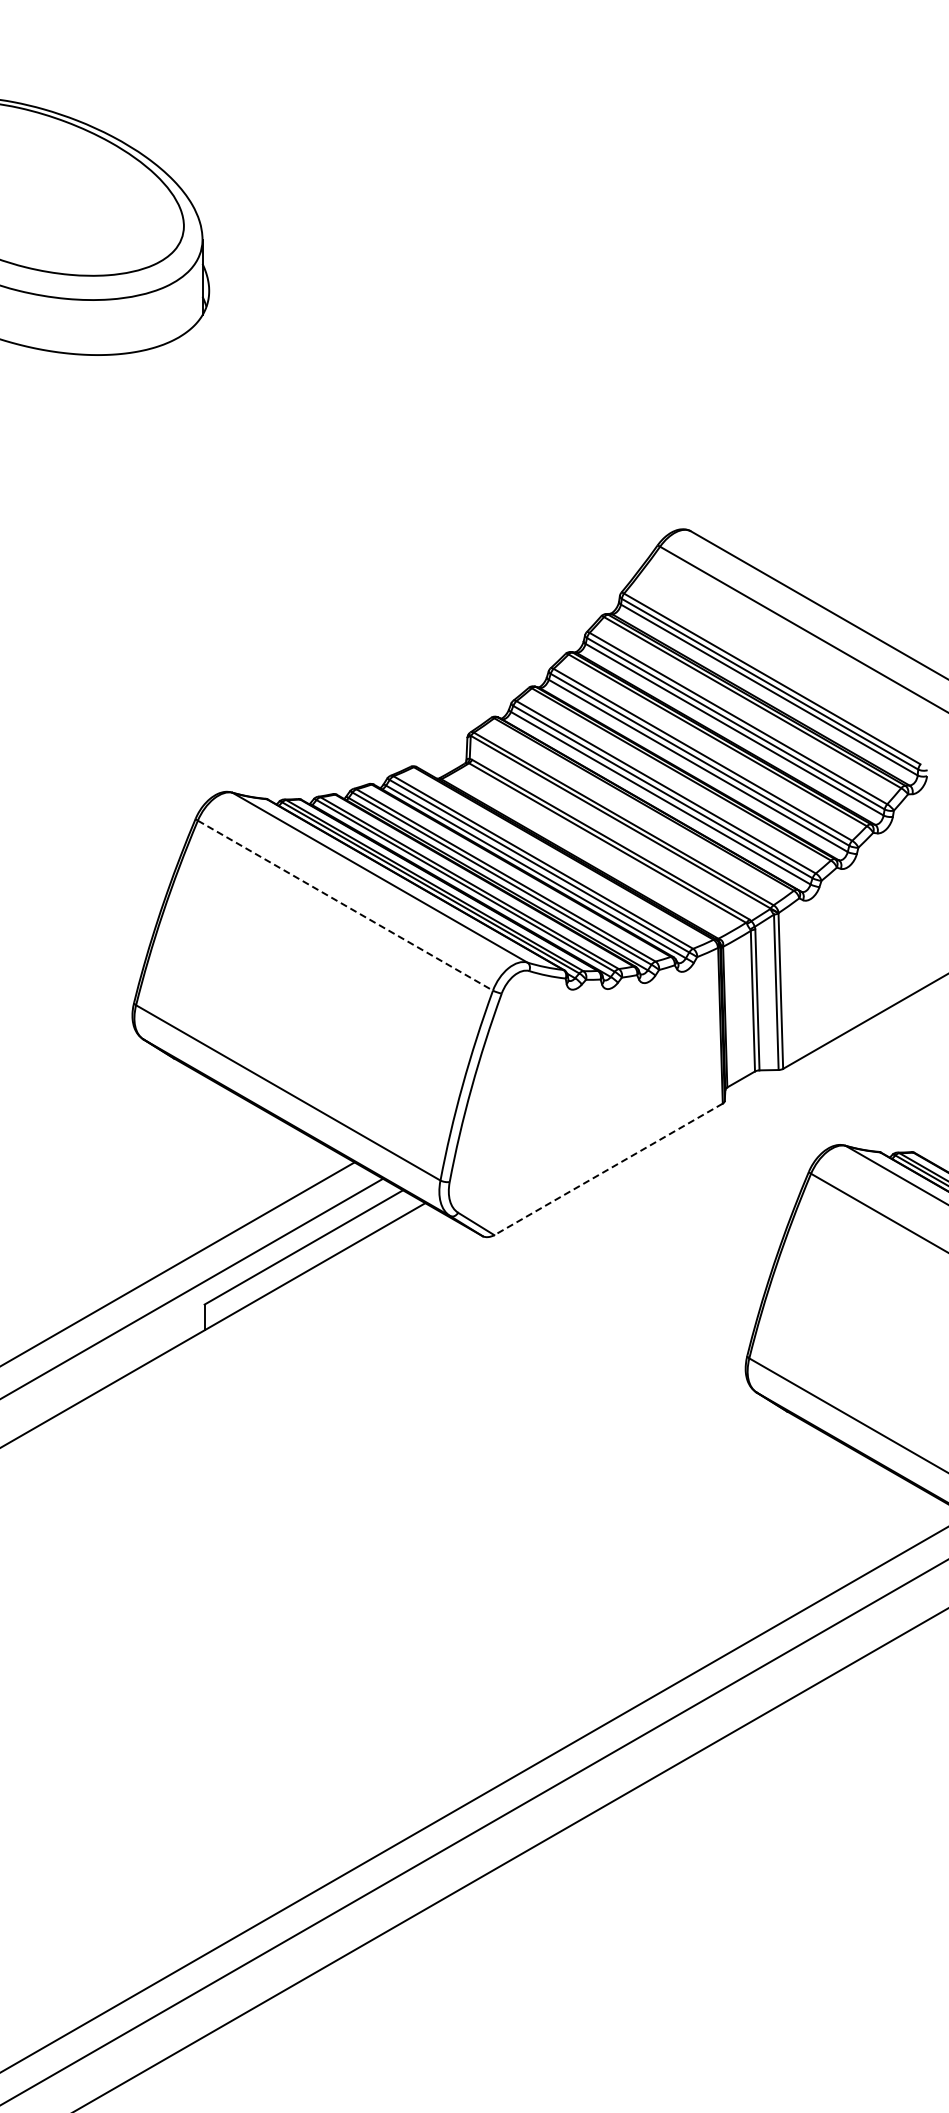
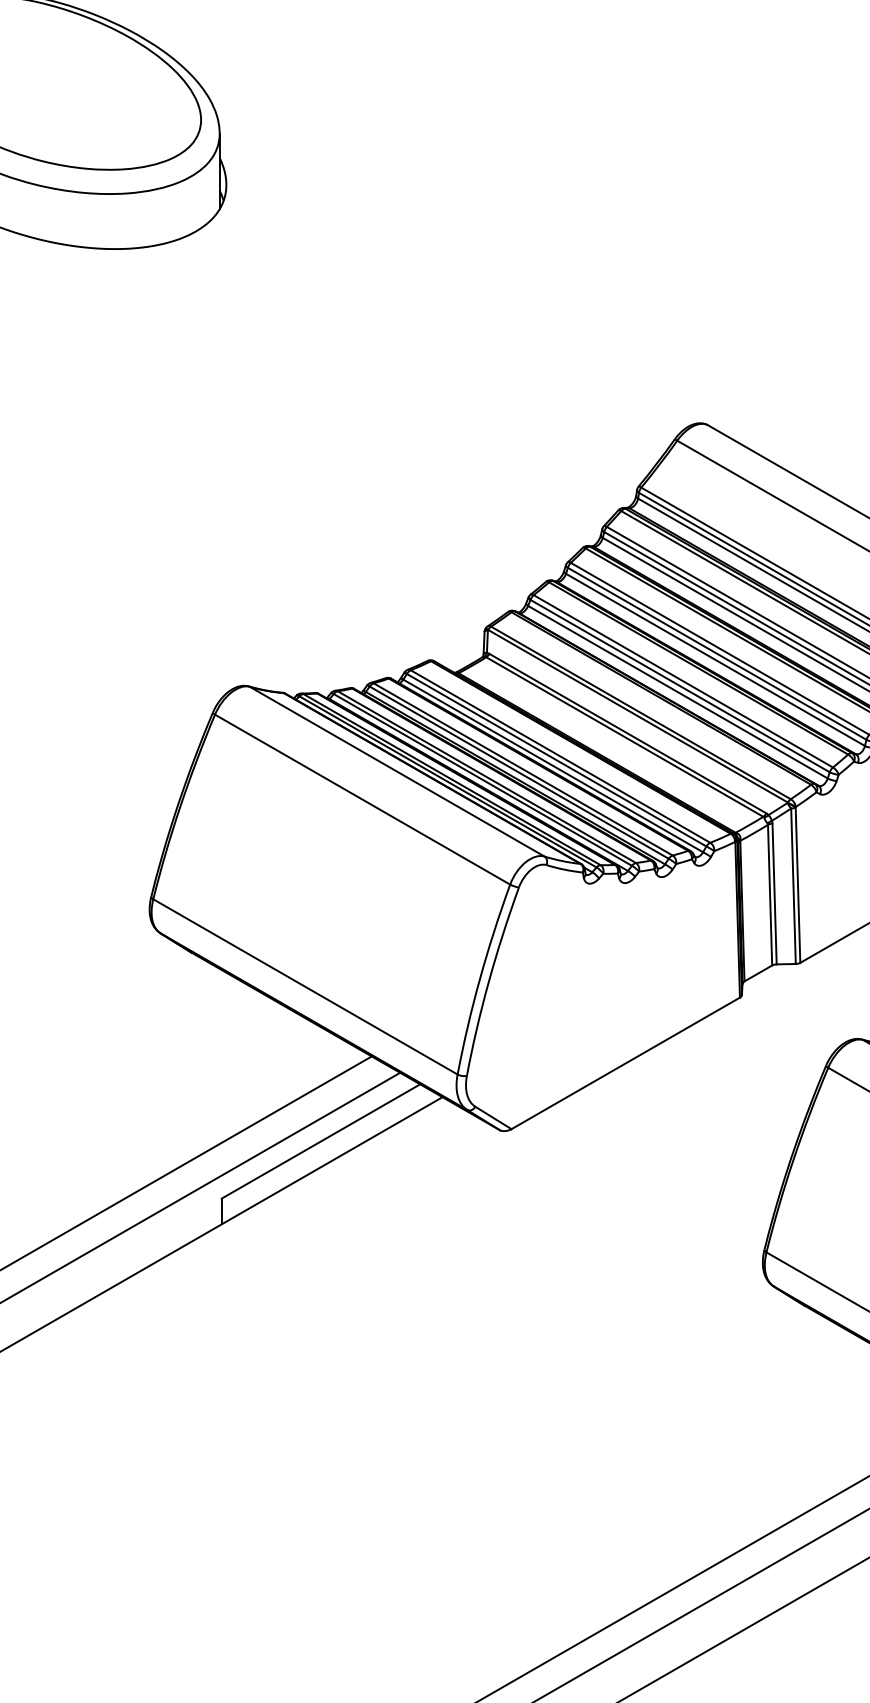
line: (345, 905) -> (362, 799), dashed -> solid
line: (608, 1169) -> (625, 1063), dashed -> solid

